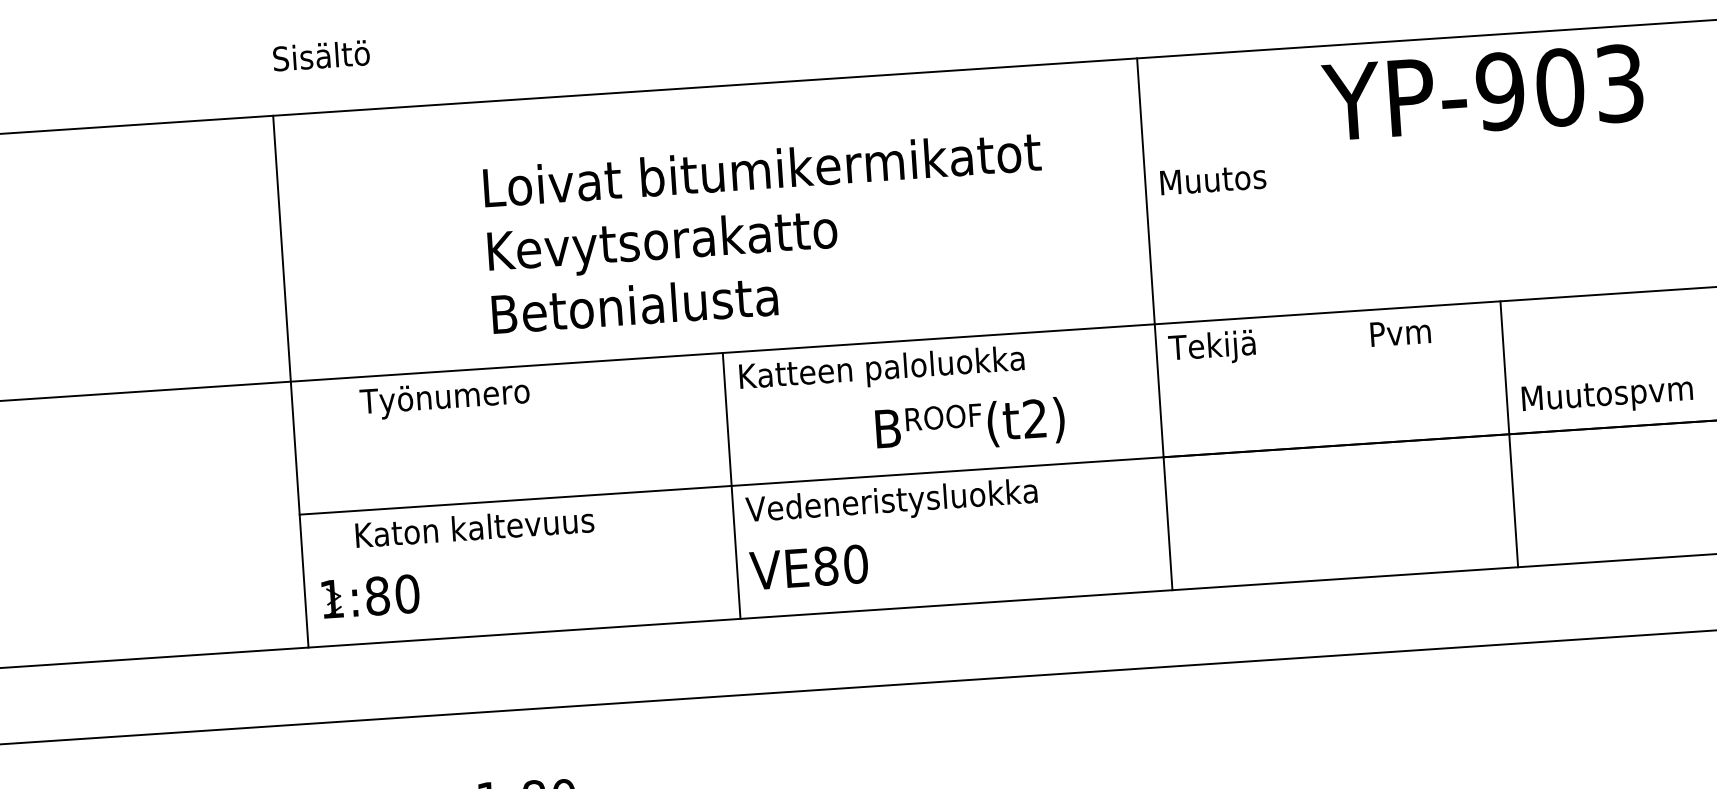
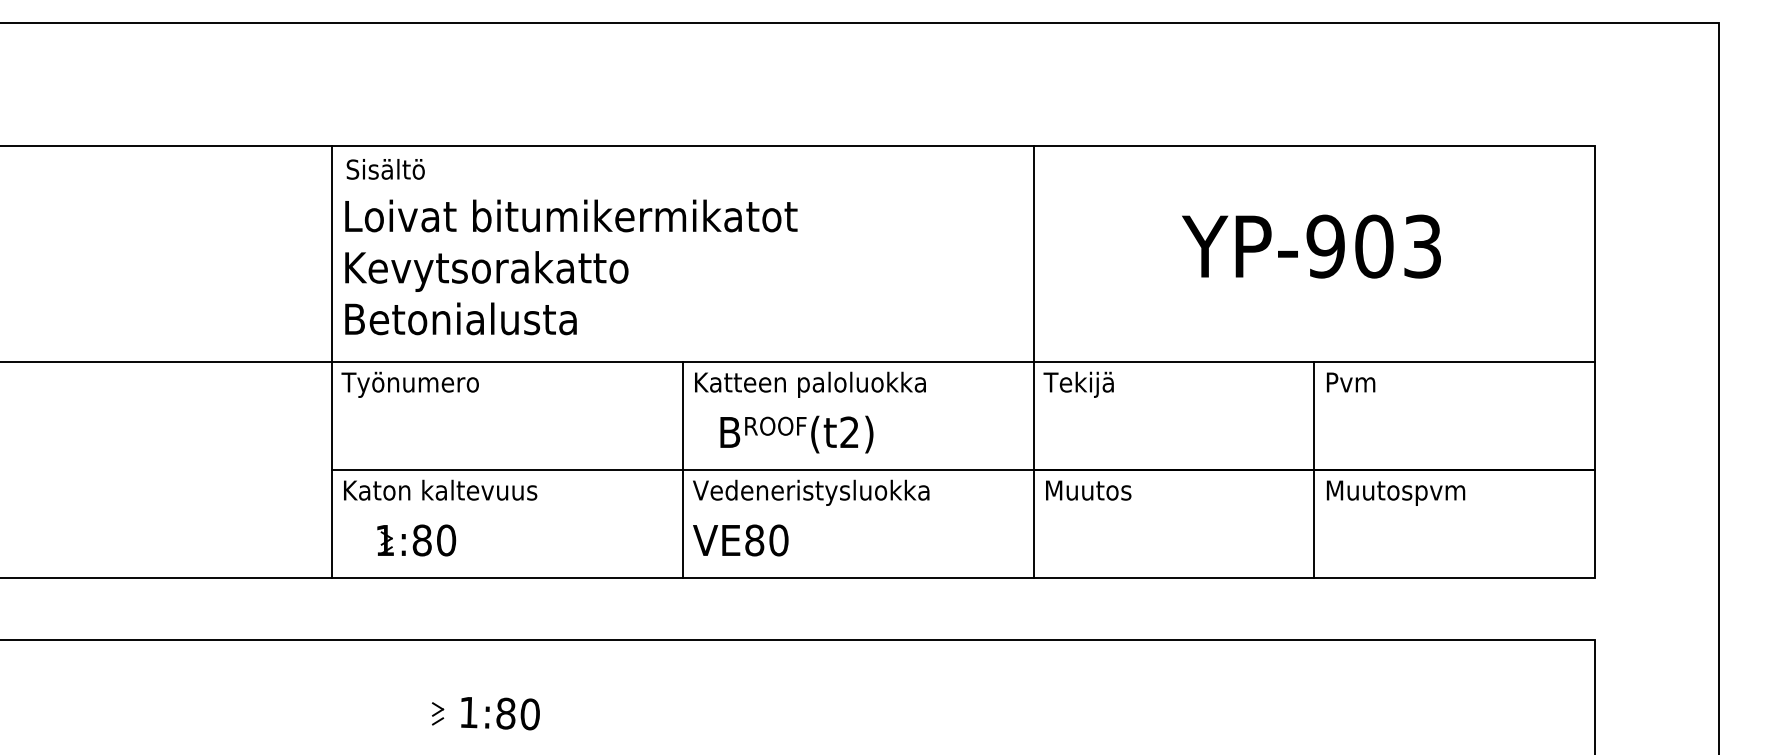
text: (321, 56) -> (385, 169), moved
text: (1482, 92) -> (1311, 246), moved
text: (1213, 179) -> (1088, 490), moved
text: (766, 232) -> (571, 267), moved
text: (1401, 332) -> (1351, 382), moved
text: (1608, 395) -> (1396, 492), moved
text: (443, 398) -> (409, 384), moved
text: (969, 425) -> (796, 434), moved
text: (474, 526) -> (440, 489), moved
part: (370, 596) -> (416, 540), moved

